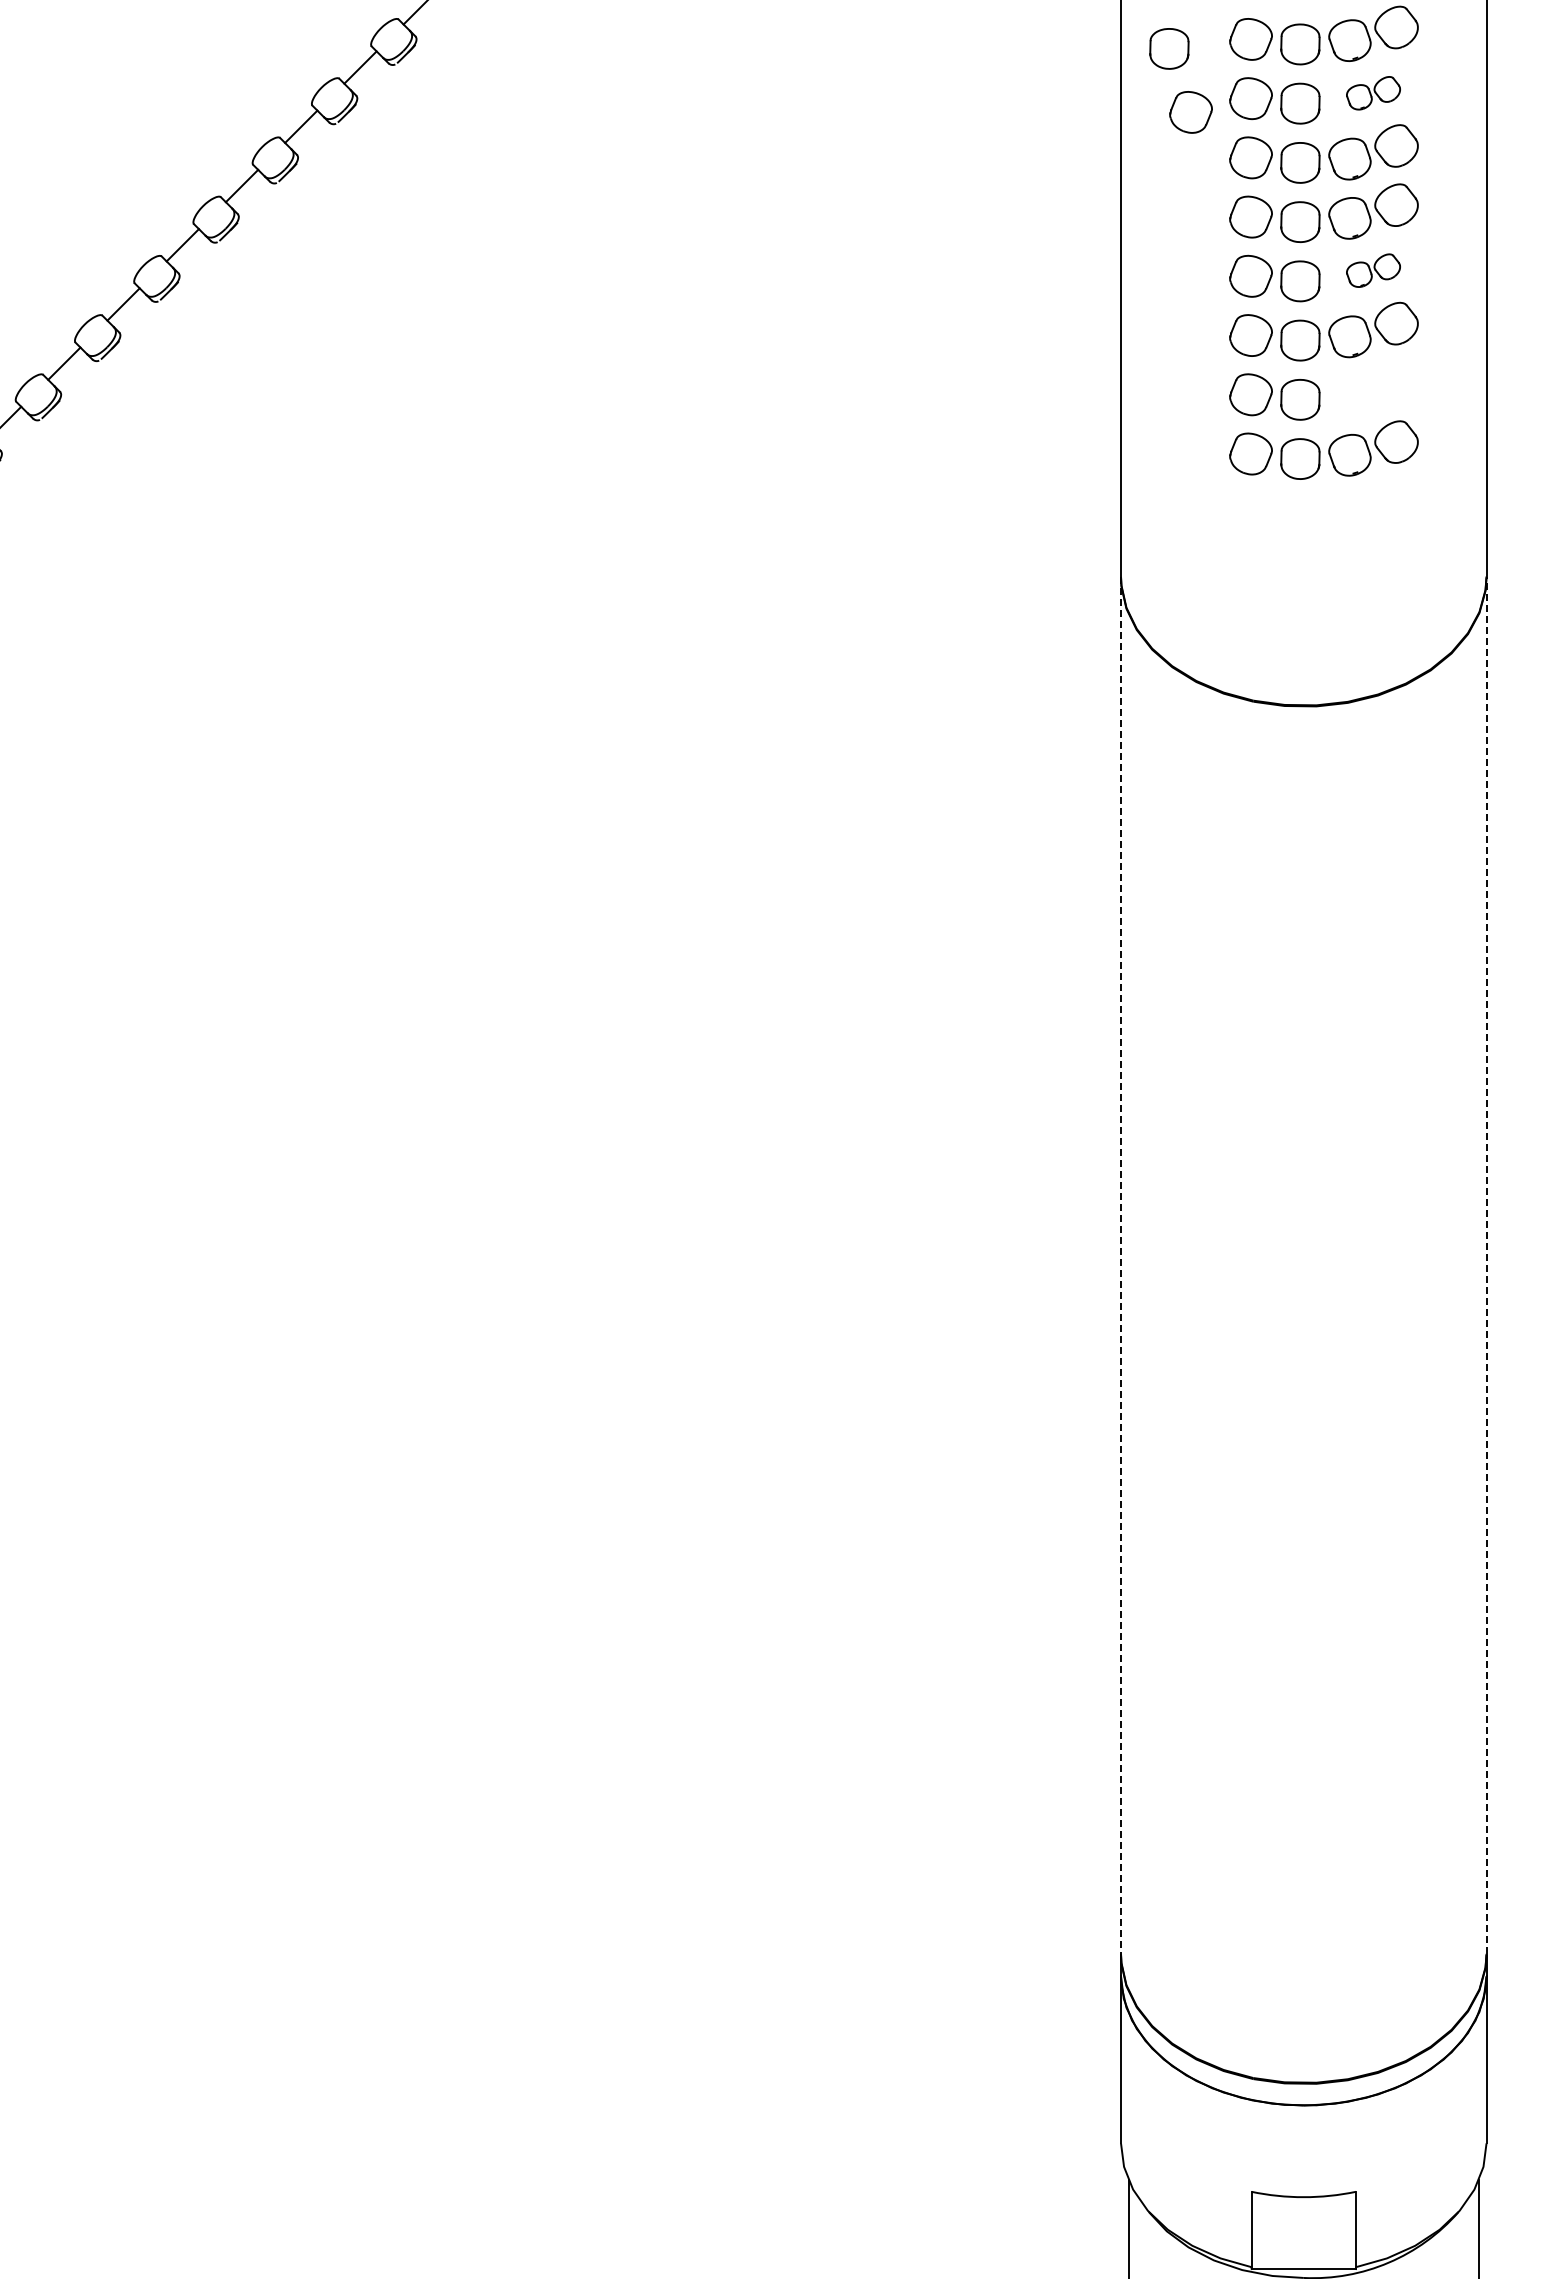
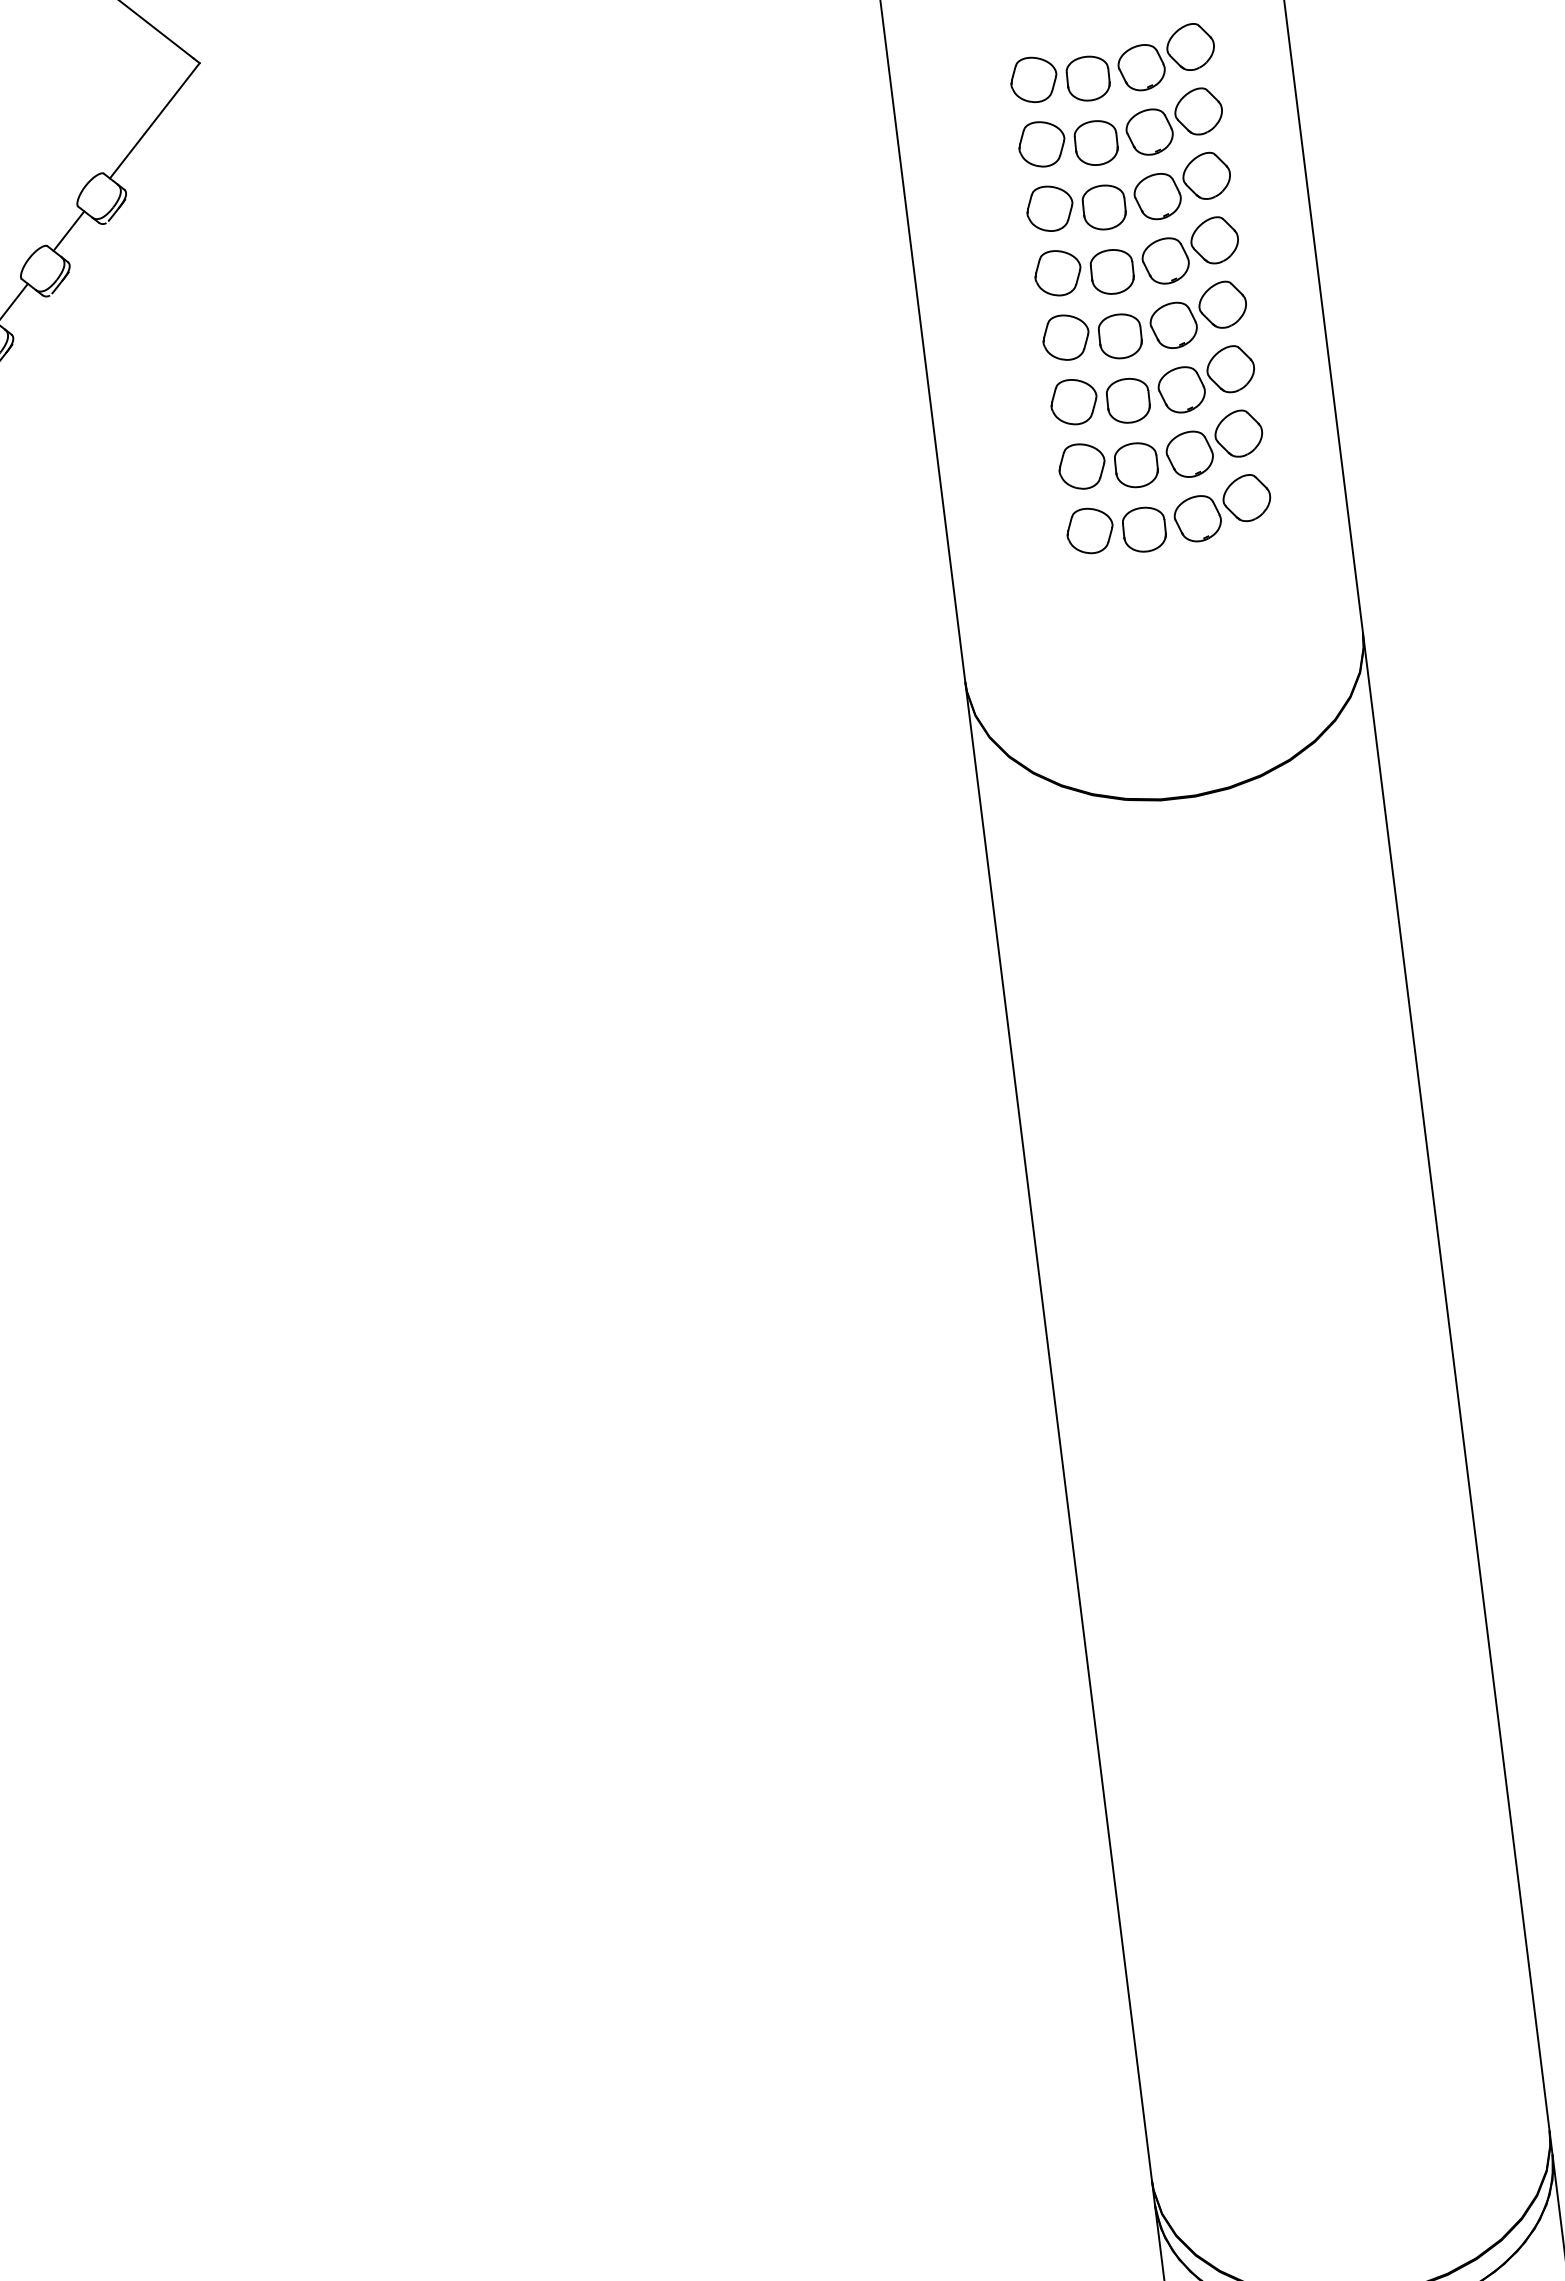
part: (1169, 48) -> (946, 100), removed
part: (1373, 93) -> (1174, 122), size x1.67
part: (1190, 112) -> (977, 167), removed
part: (1373, 270) -> (1198, 314), size x1.67
part: (1373, 389) -> (1214, 444), added
line: (1486, 1265) -> (1456, 1381), dashed -> solid
line: (1121, 1266) -> (1059, 1432), dashed -> solid

